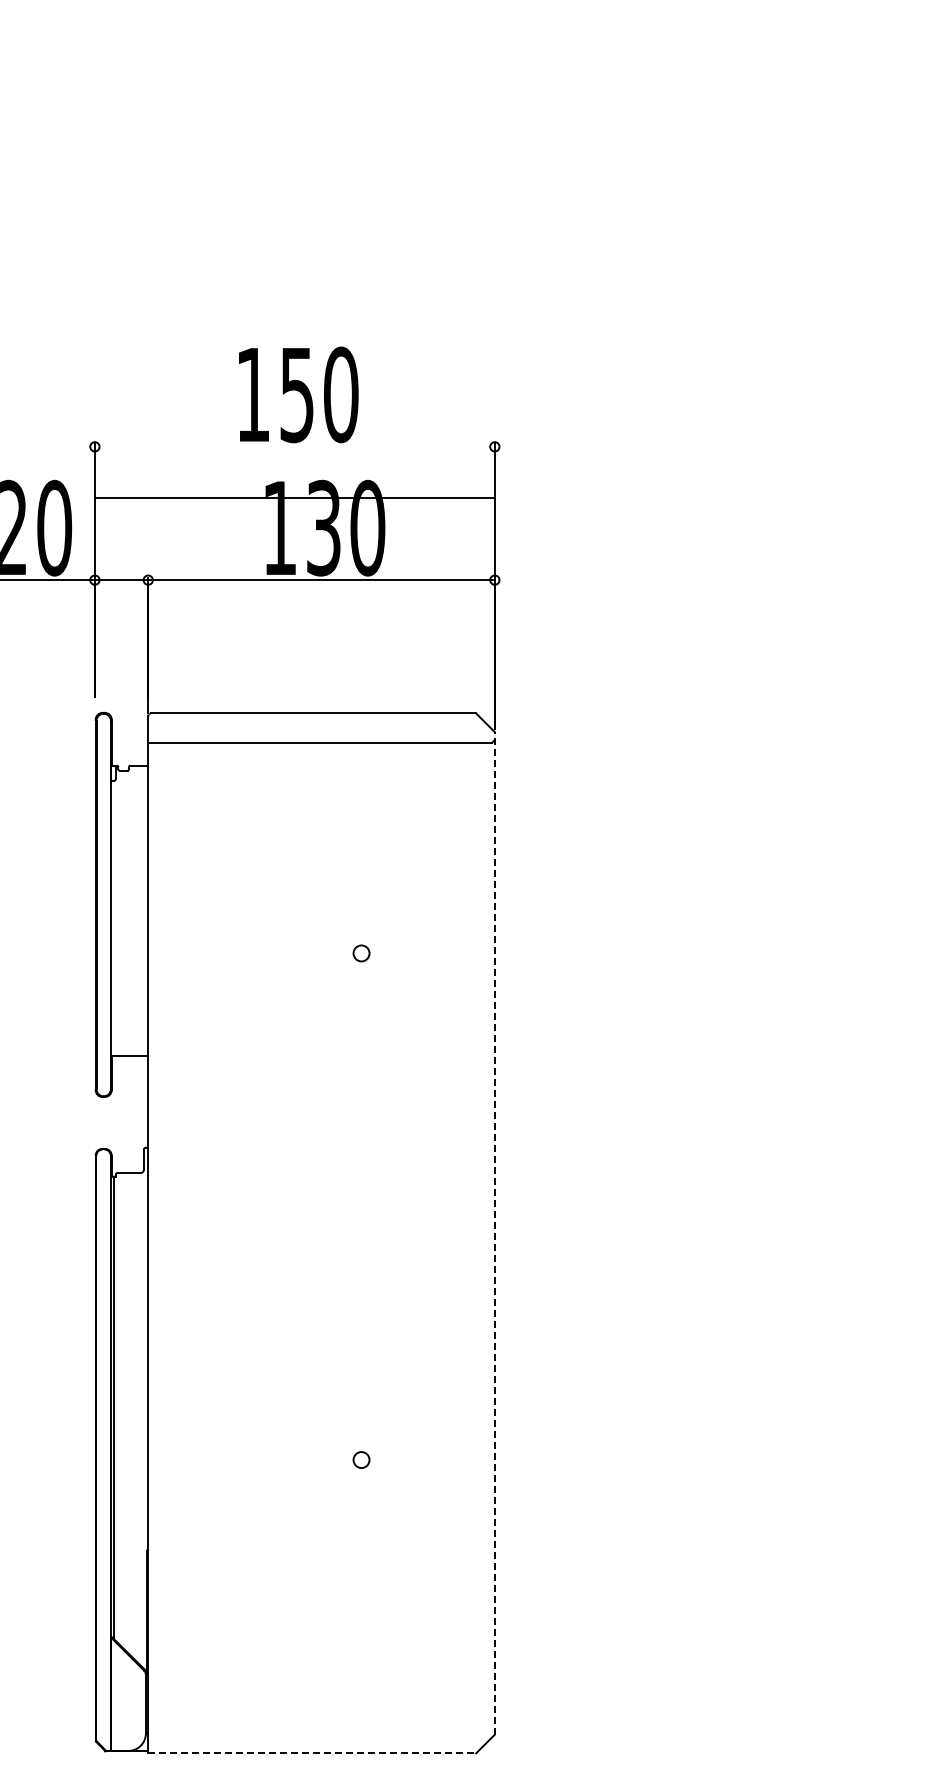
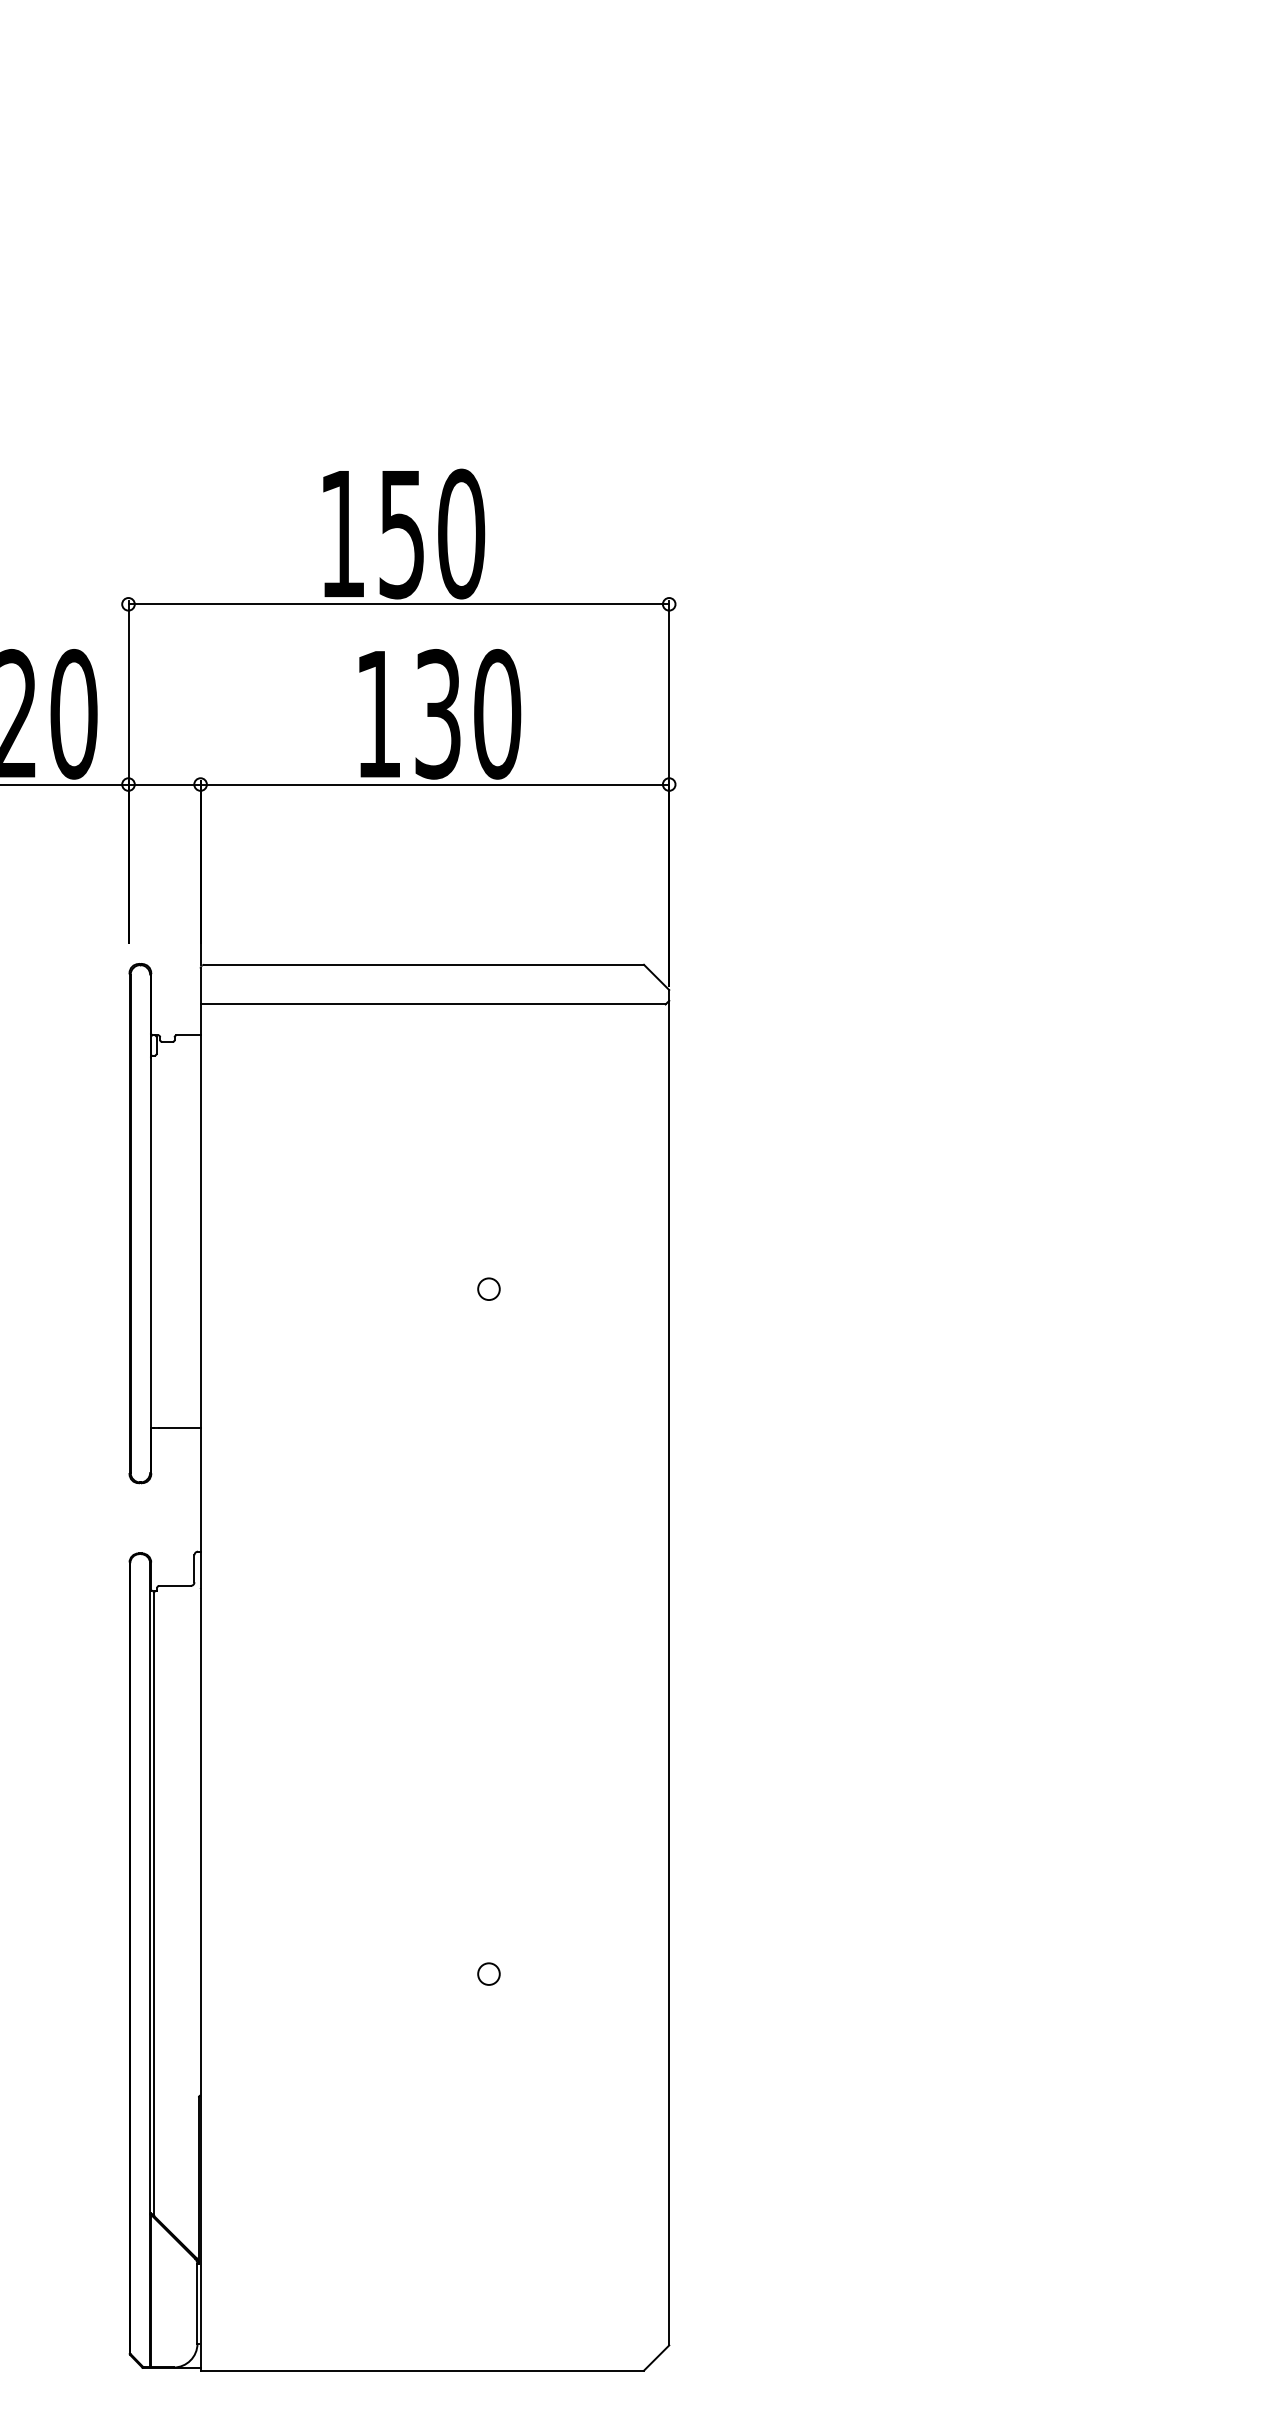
line: (294, 497) -> (398, 603), moved
line: (494, 1232) -> (668, 1666), dashed -> solid
line: (312, 1753) -> (422, 2370), dashed -> solid

